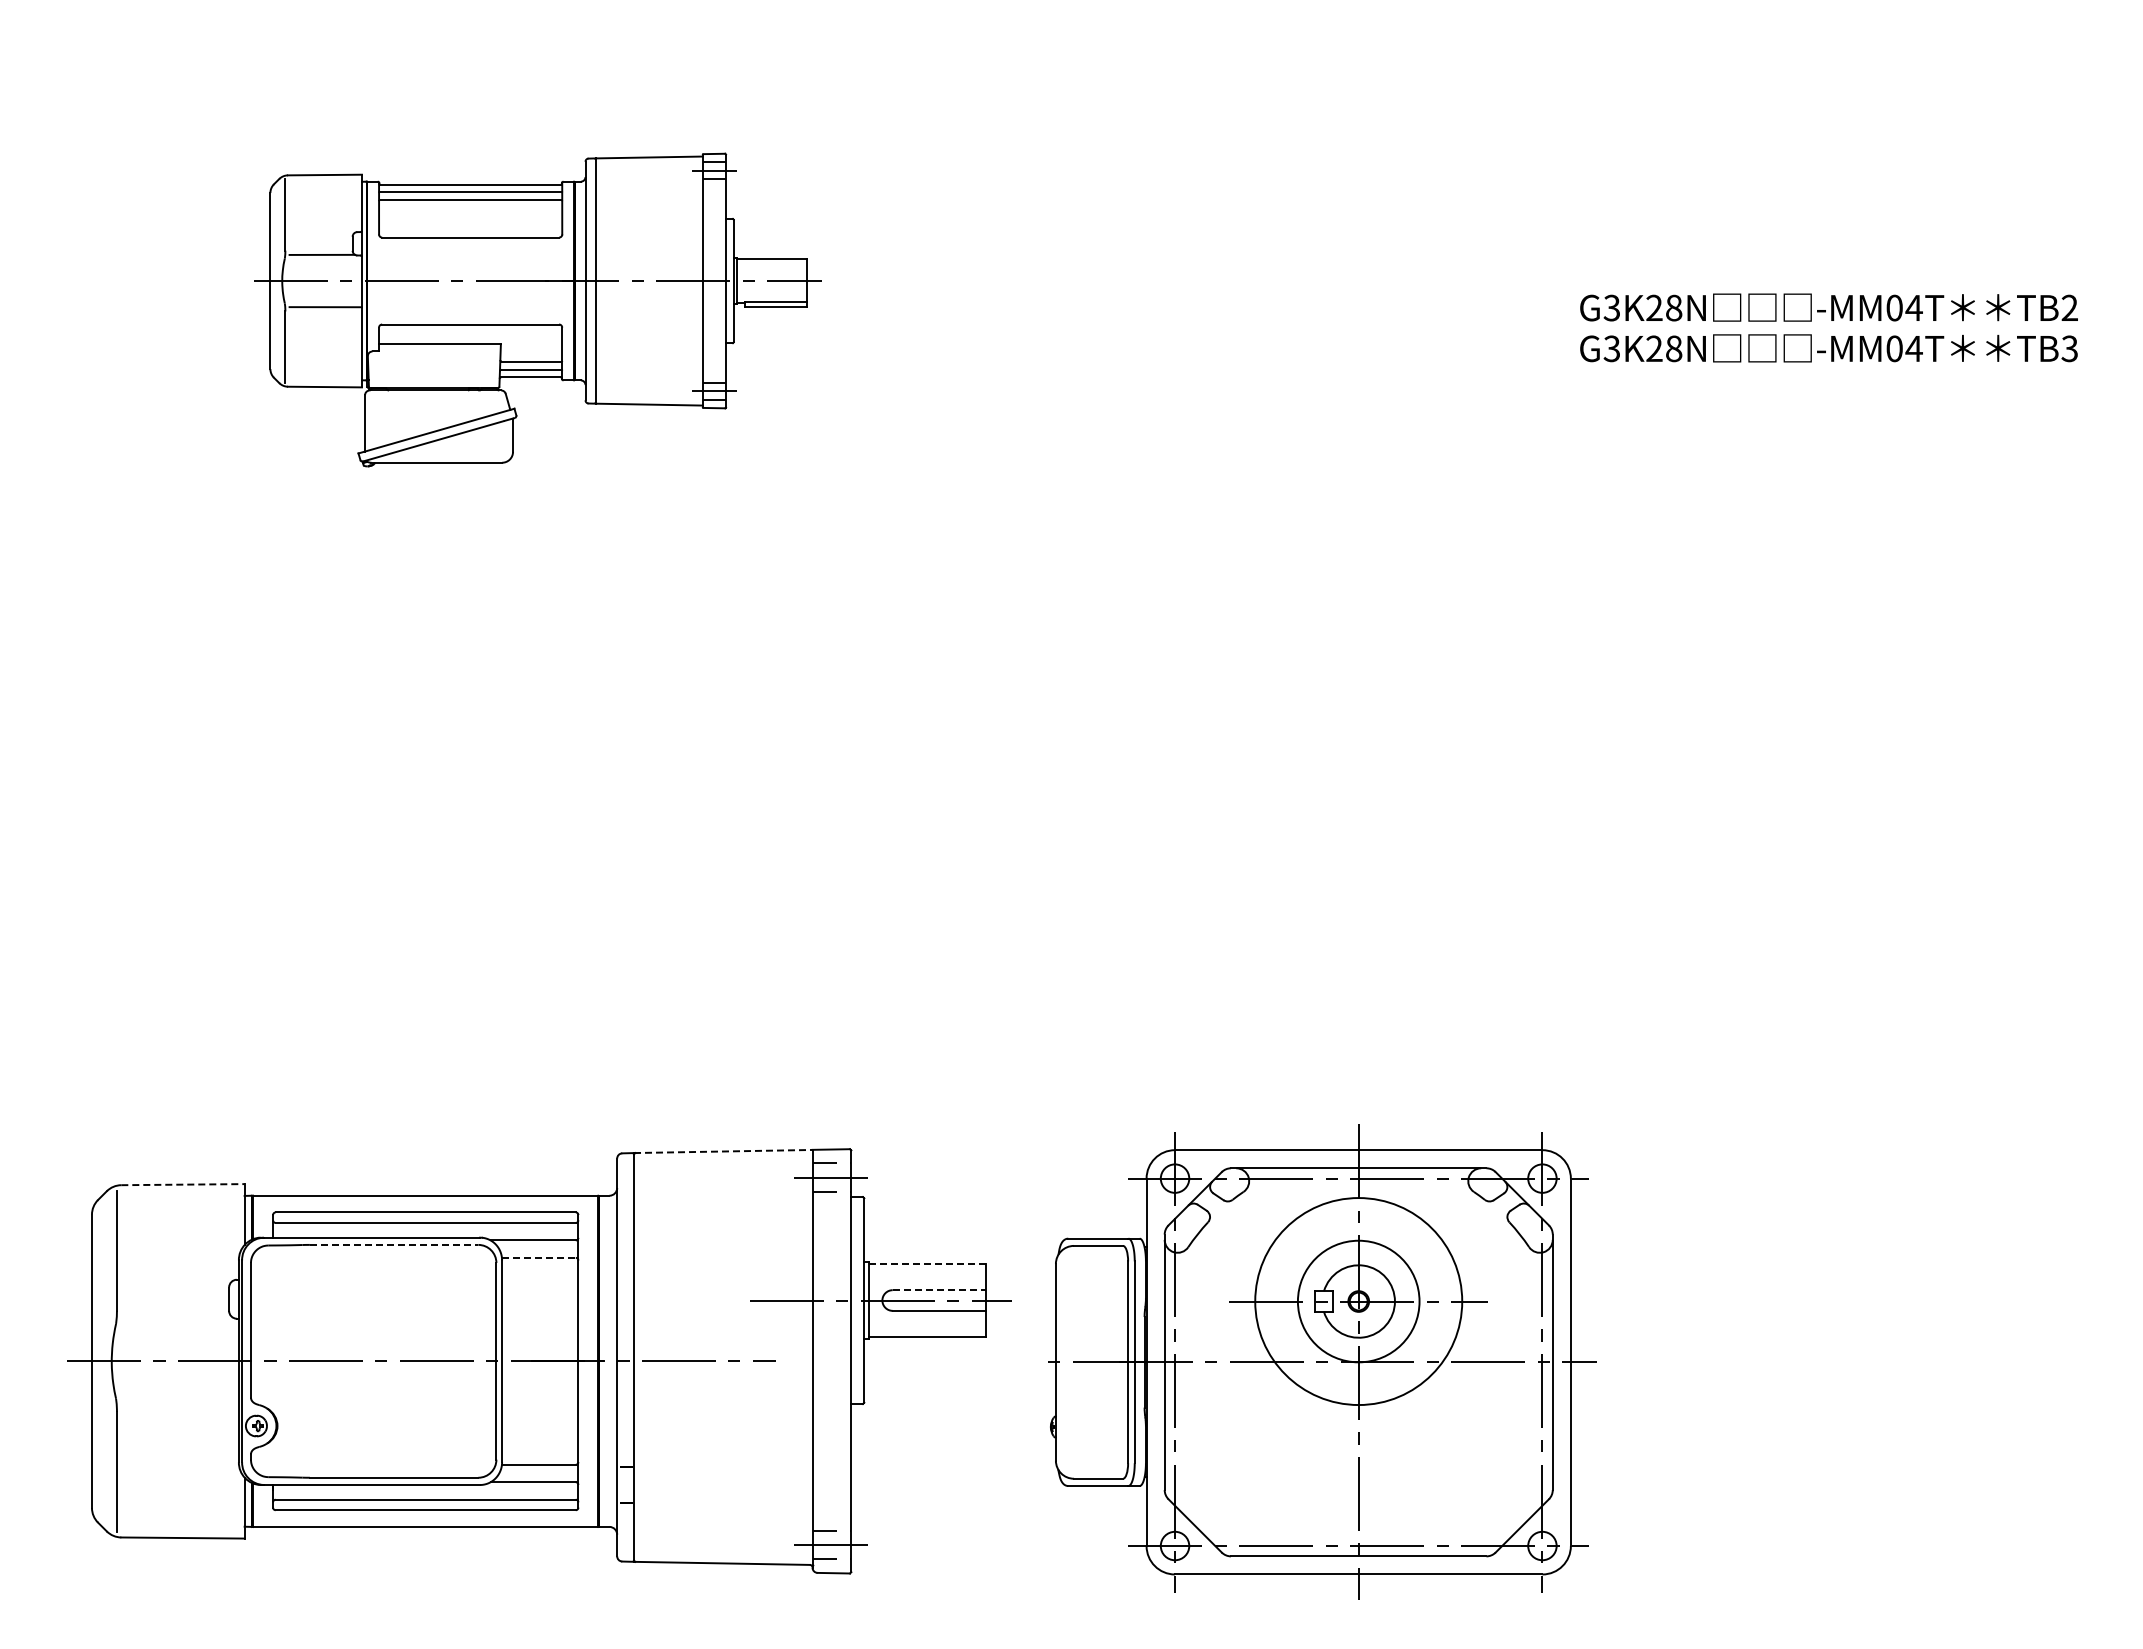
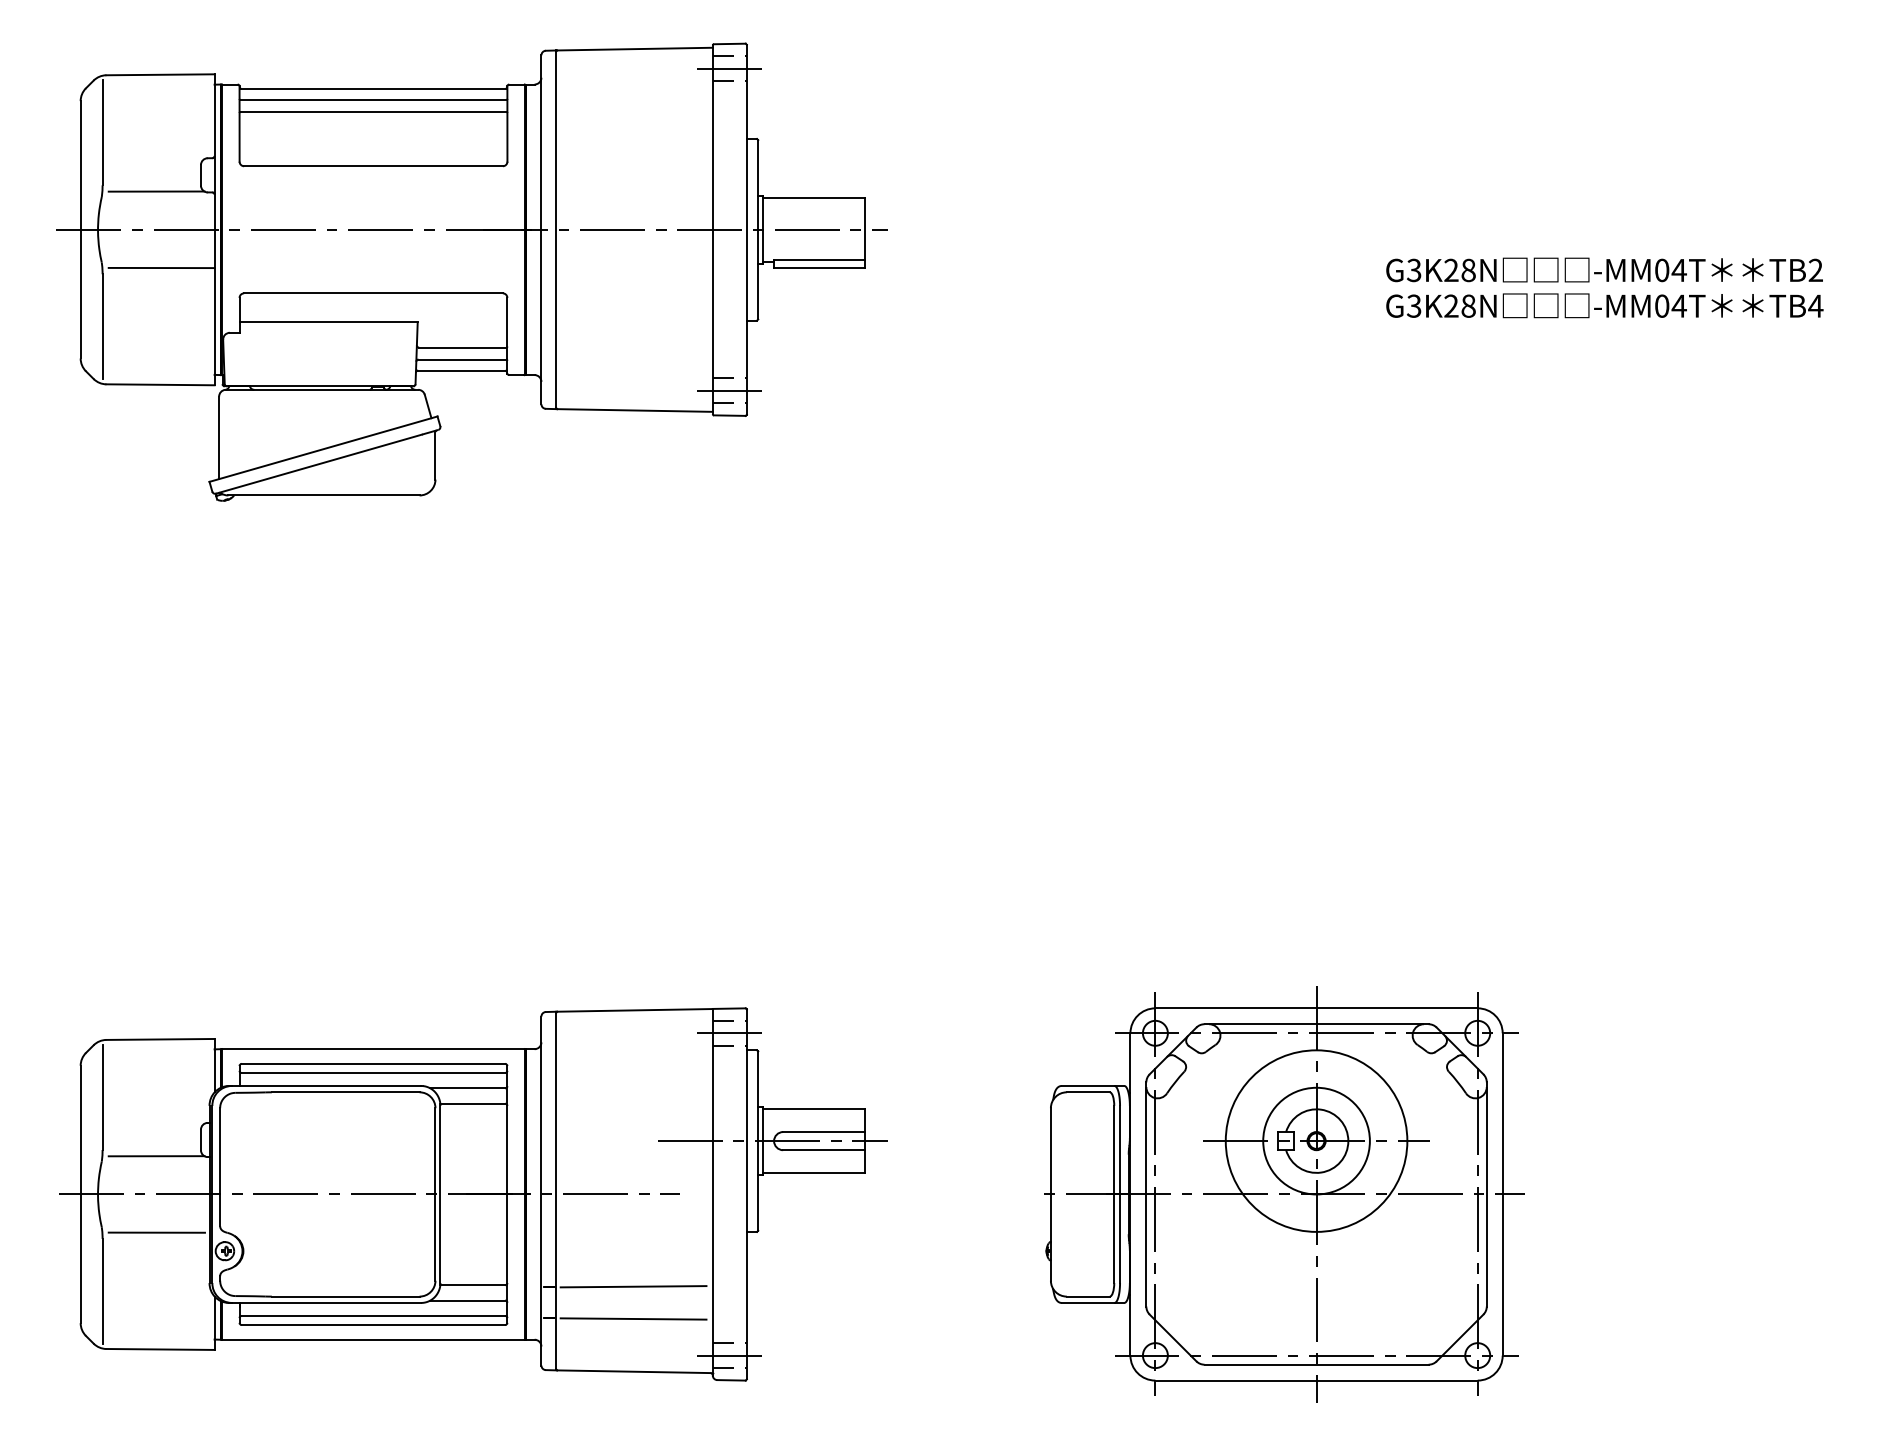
part: (537, 309) -> (471, 271), size x1.67
text: (2069, 348) -> (1815, 305), TB3 -> TB4
line: (723, 1151) -> (634, 1010), dashed -> solid
line: (182, 1184) -> (160, 1039), dashed -> solid
line: (394, 1244) -> (346, 1091), dashed -> solid
line: (538, 1257) -> (472, 1103), dashed -> solid
line: (928, 1264) -> (814, 1109), dashed -> solid
line: (939, 1290) -> (824, 1132), dashed -> solid
line: (178, 1317) -> (156, 1156), added
part: (1322, 1361) -> (1284, 1193), moved
line: (178, 1404) -> (156, 1232), added
line: (722, 1466) -> (633, 1286), added
line: (722, 1502) -> (633, 1318), added

